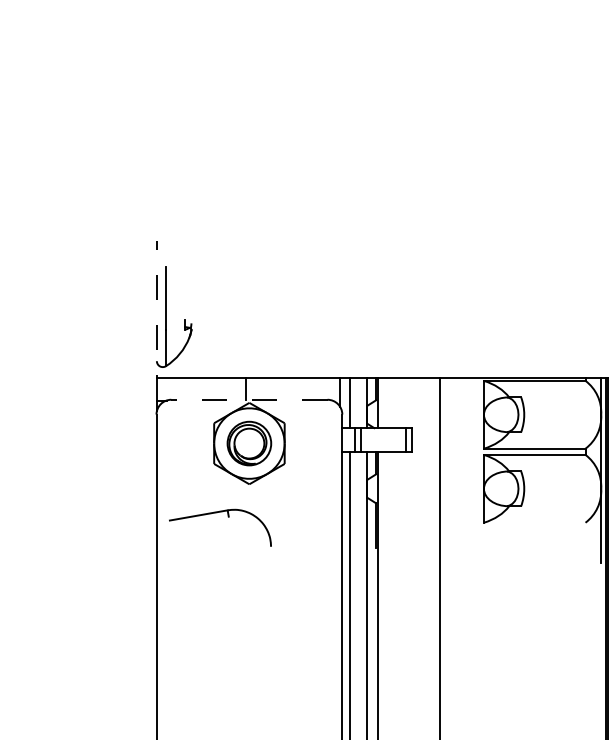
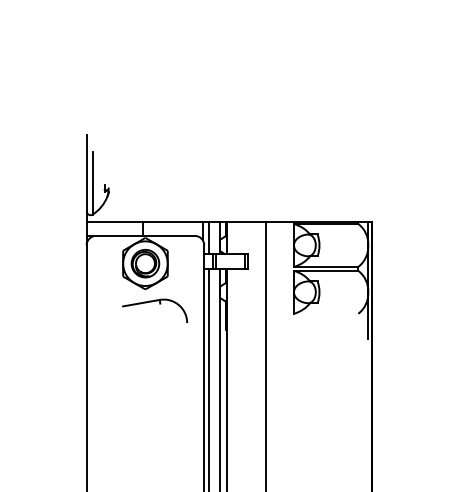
line: (156, 320) -> (86, 185), dashed -> solid
line: (247, 399) -> (144, 235), dashed -> solid
part: (227, 517) -> (159, 304), moved

